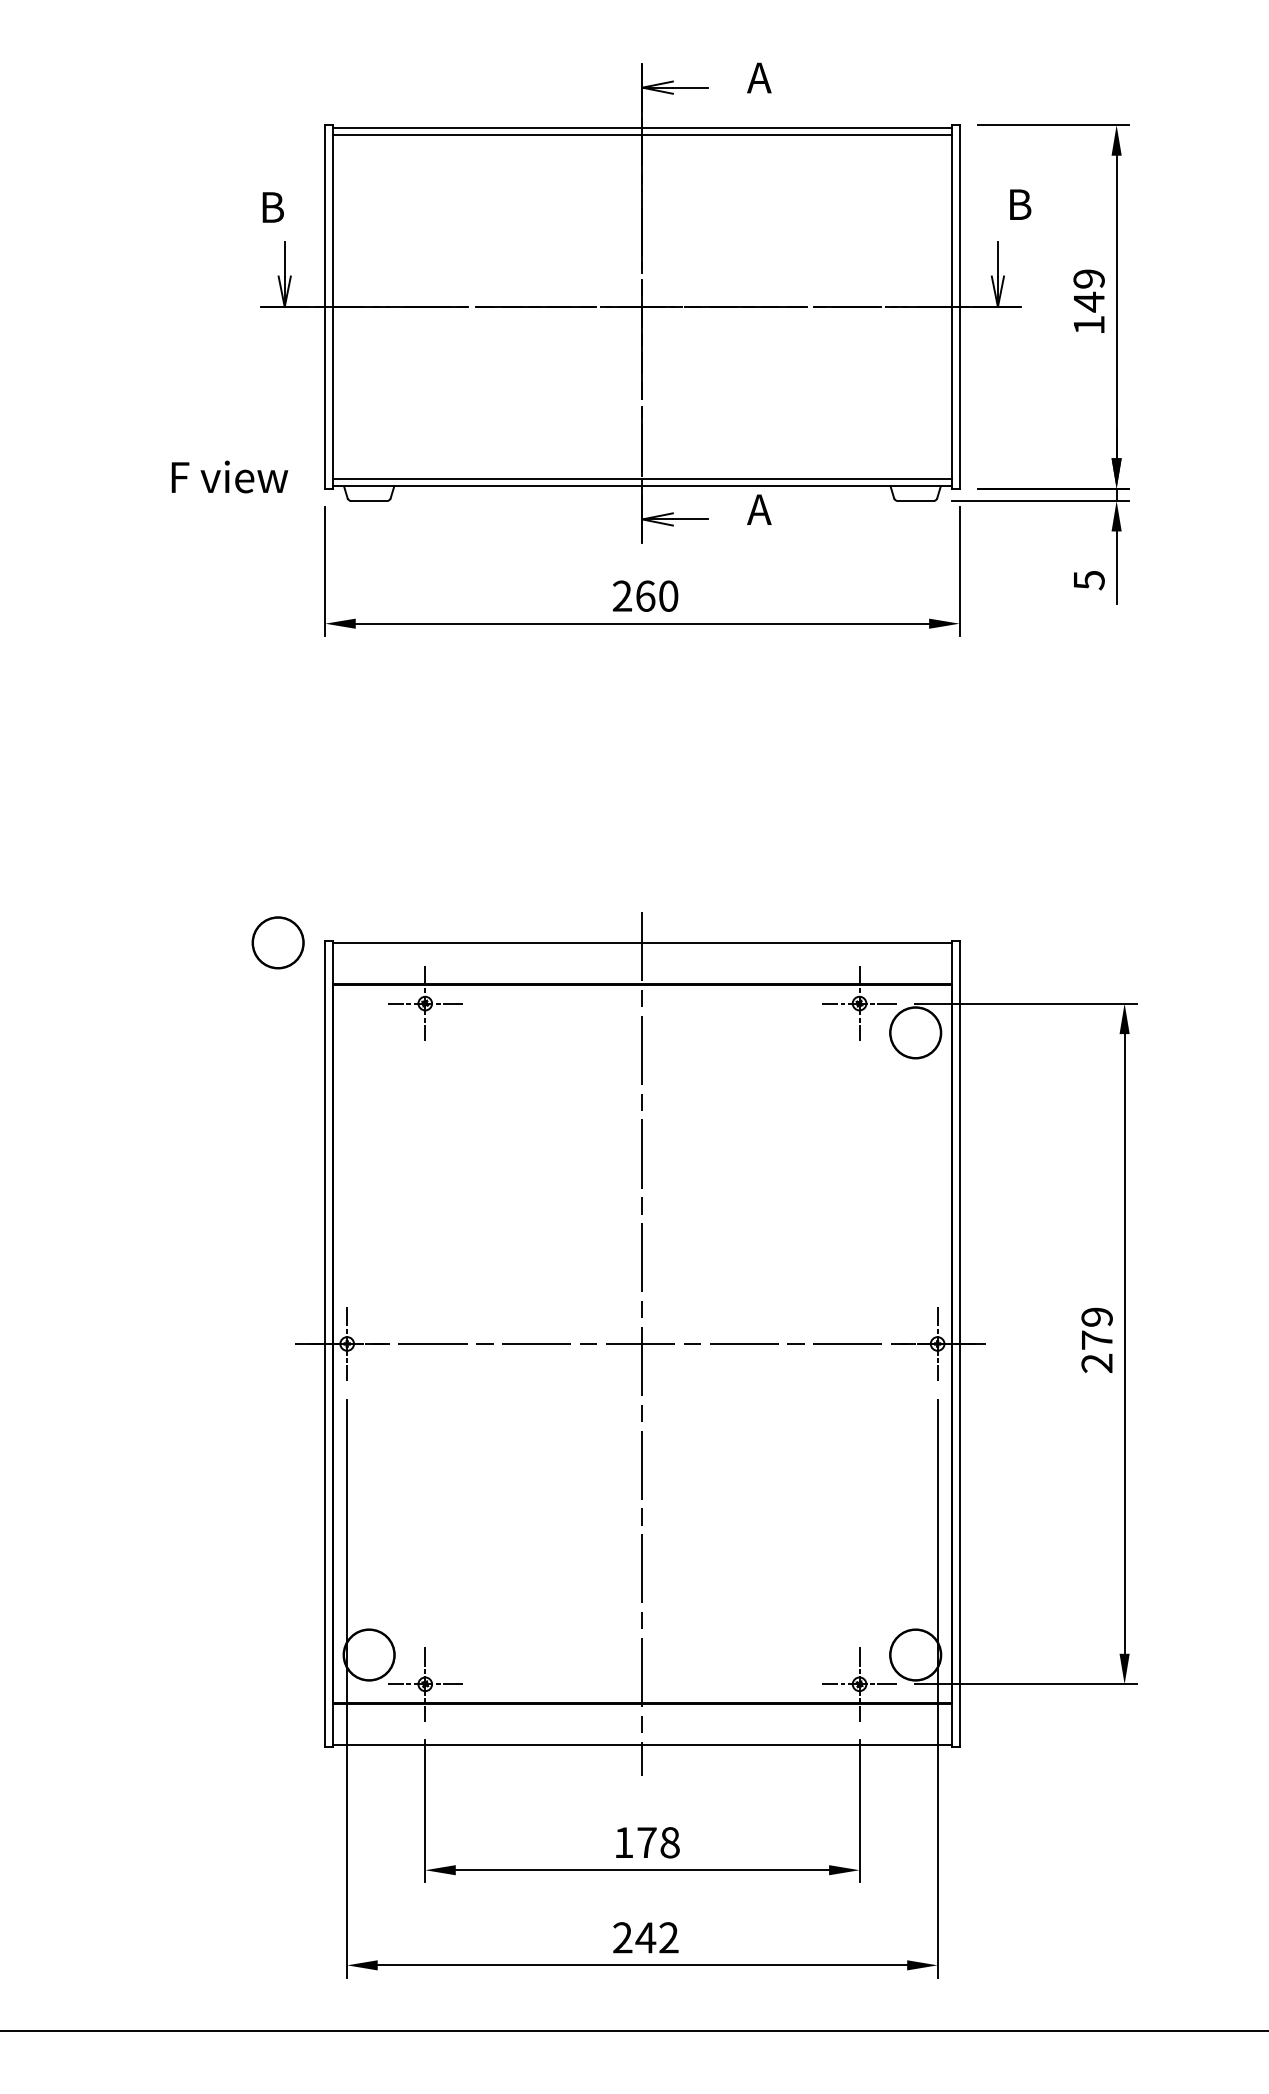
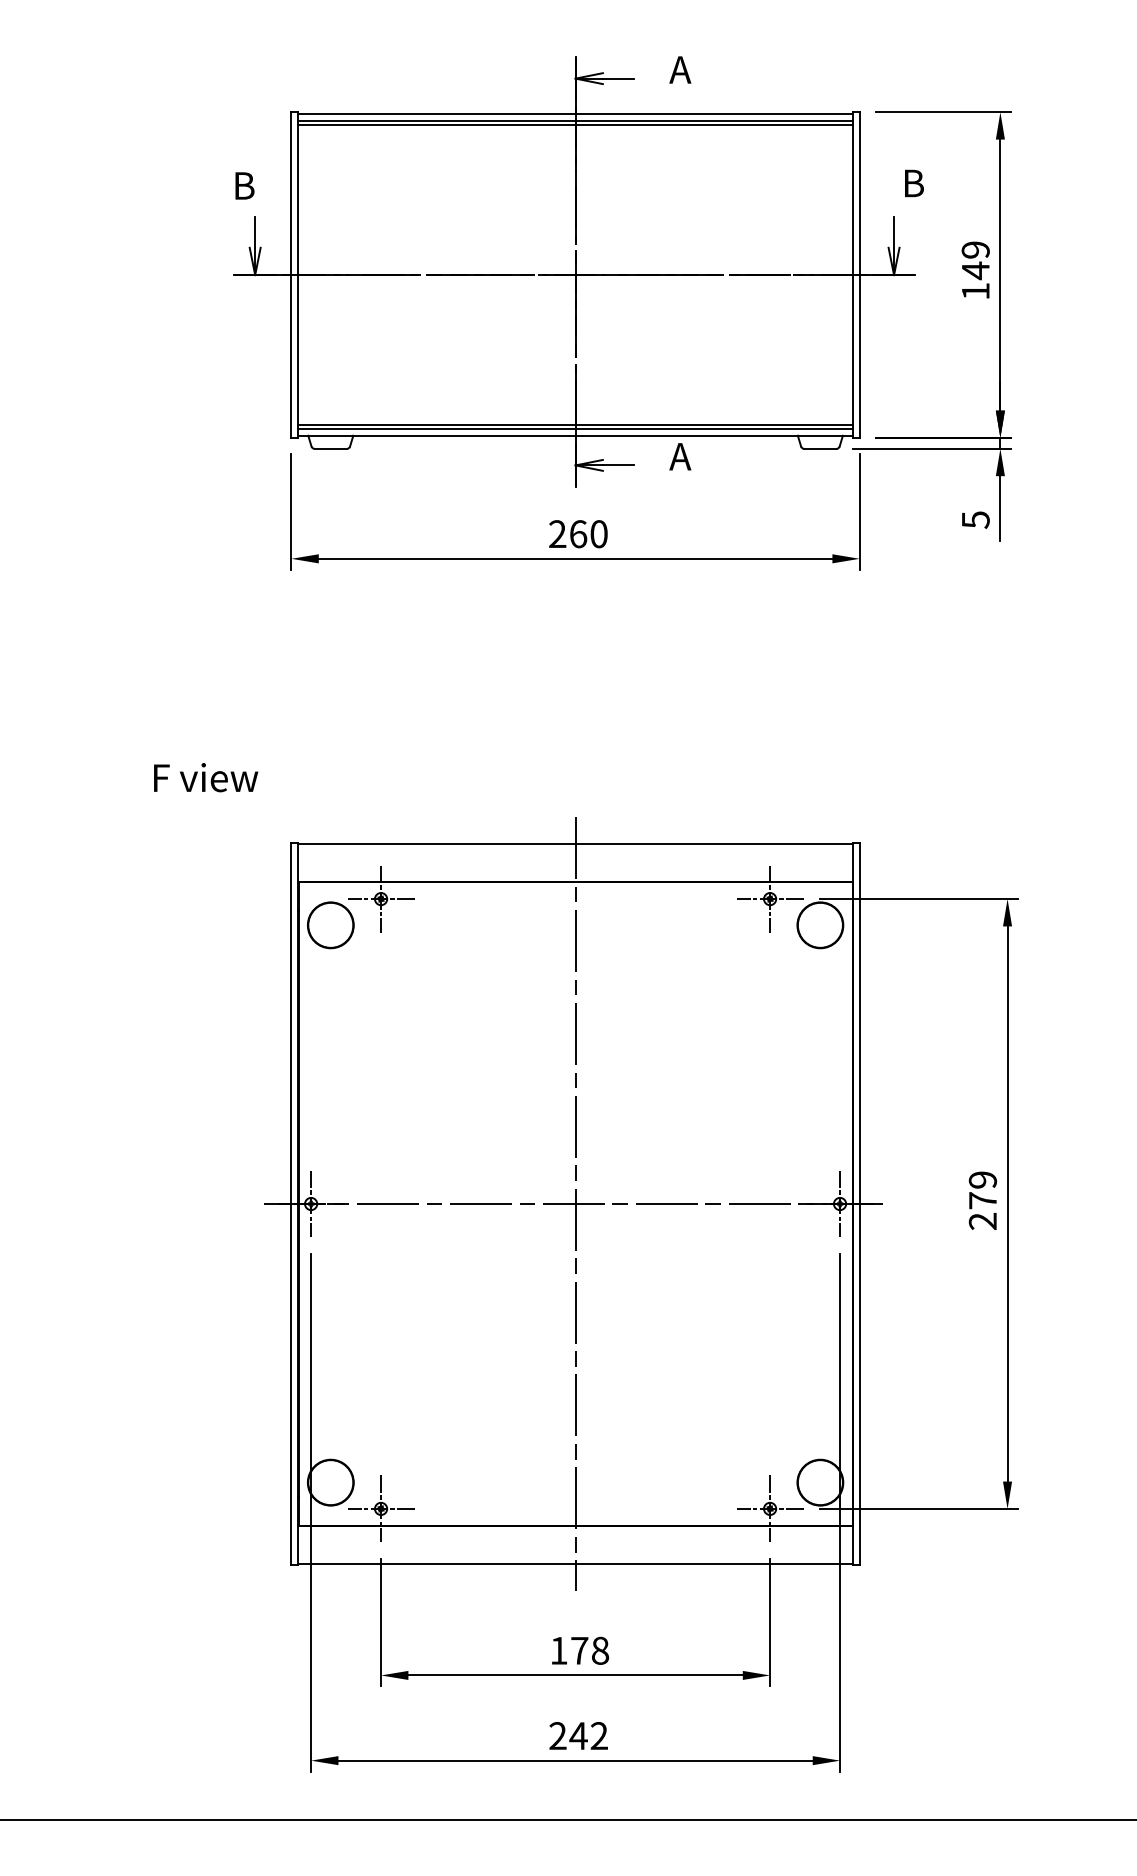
line: (642, 139) -> (575, 125), added
line: (642, 474) -> (575, 425), added
text: (229, 476) -> (205, 777), moved
circle: (277, 942) -> (330, 925), moved

